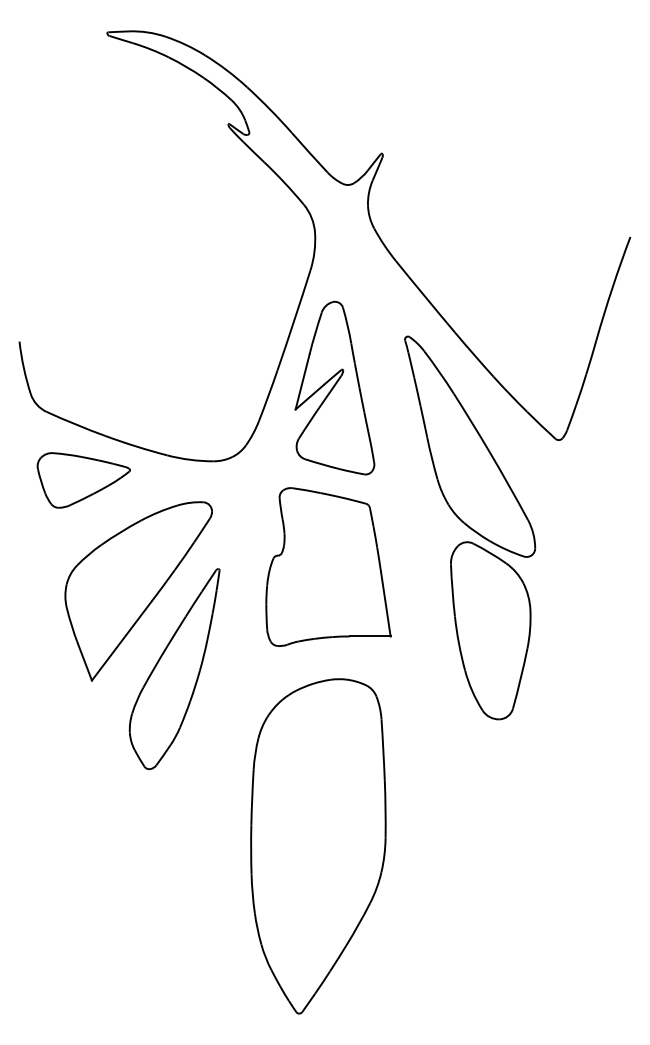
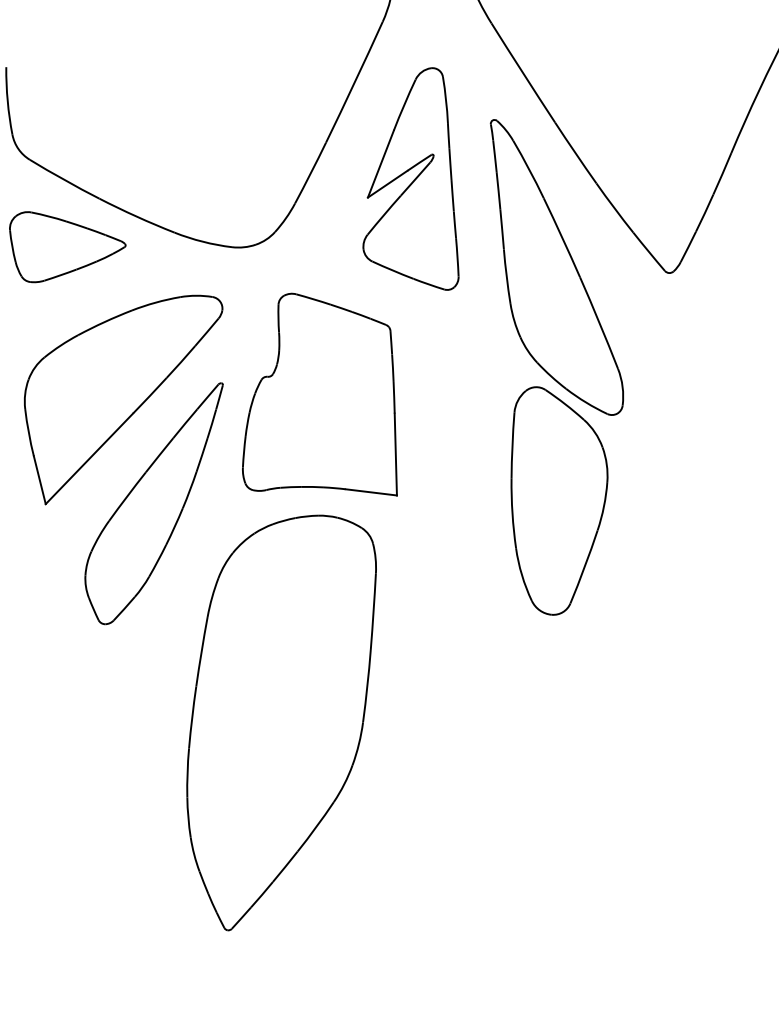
part: (334, 387) -> (420, 175), moved
part: (328, 566) -> (329, 398), moved
part: (318, 846) -> (277, 723), moved

